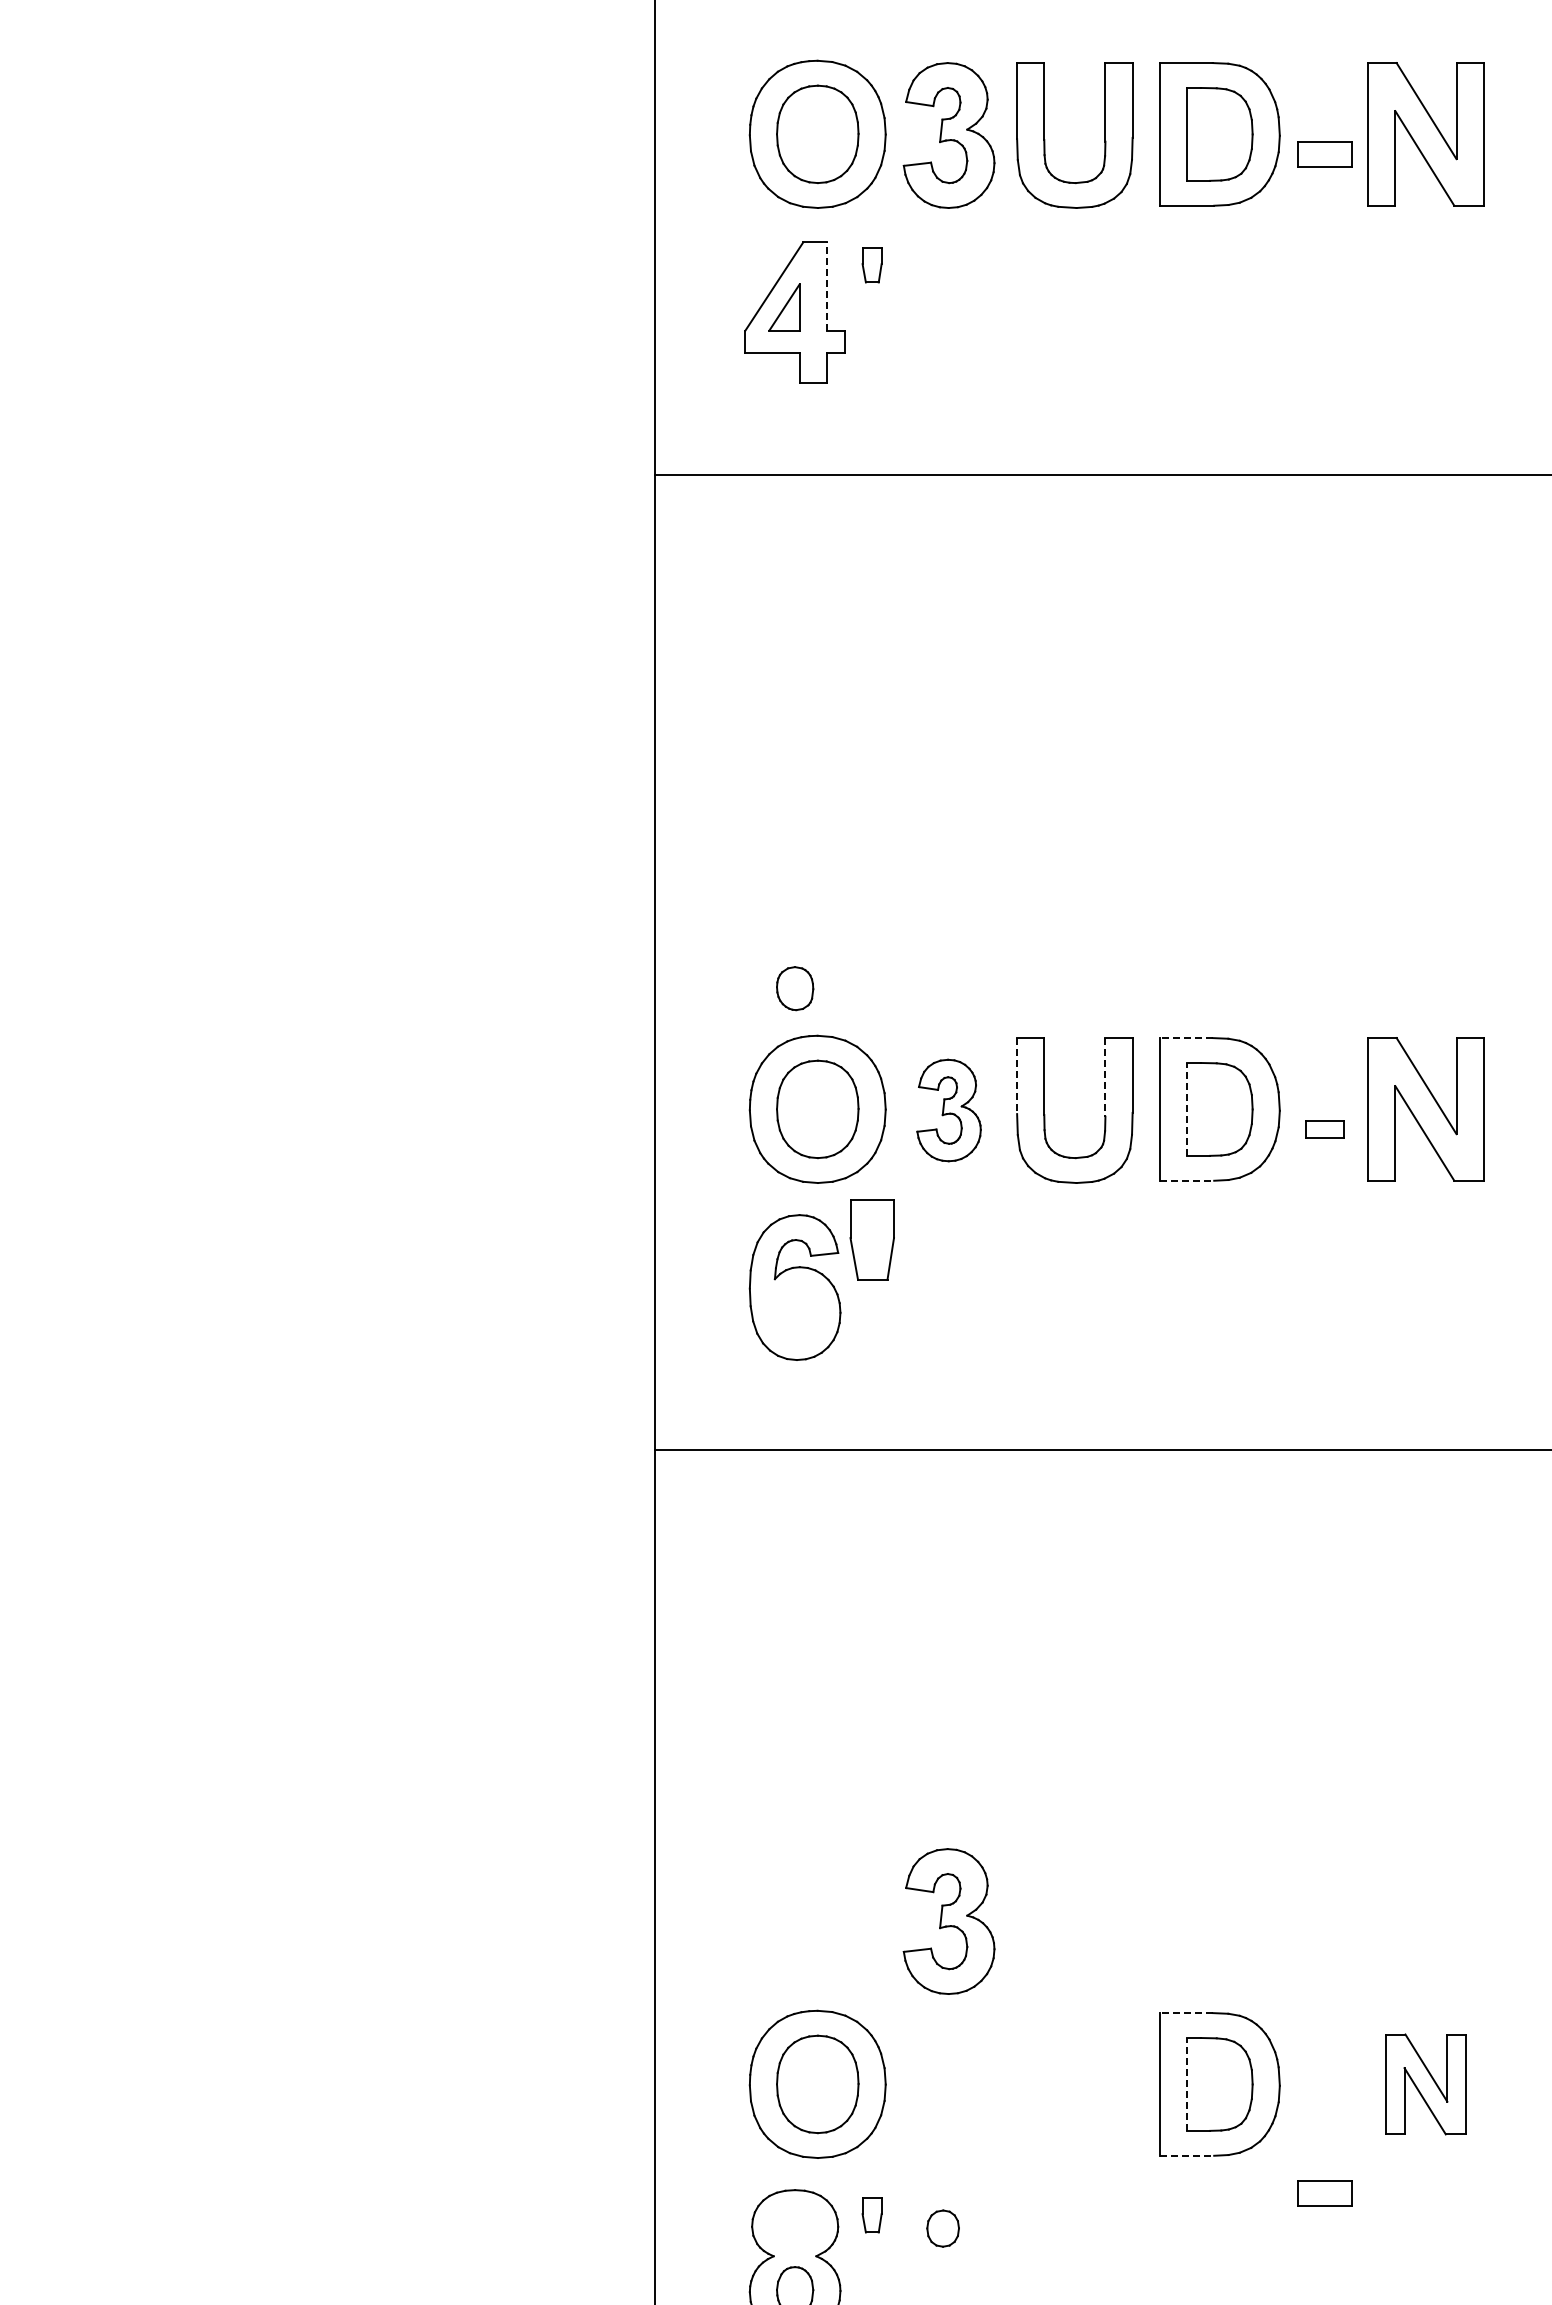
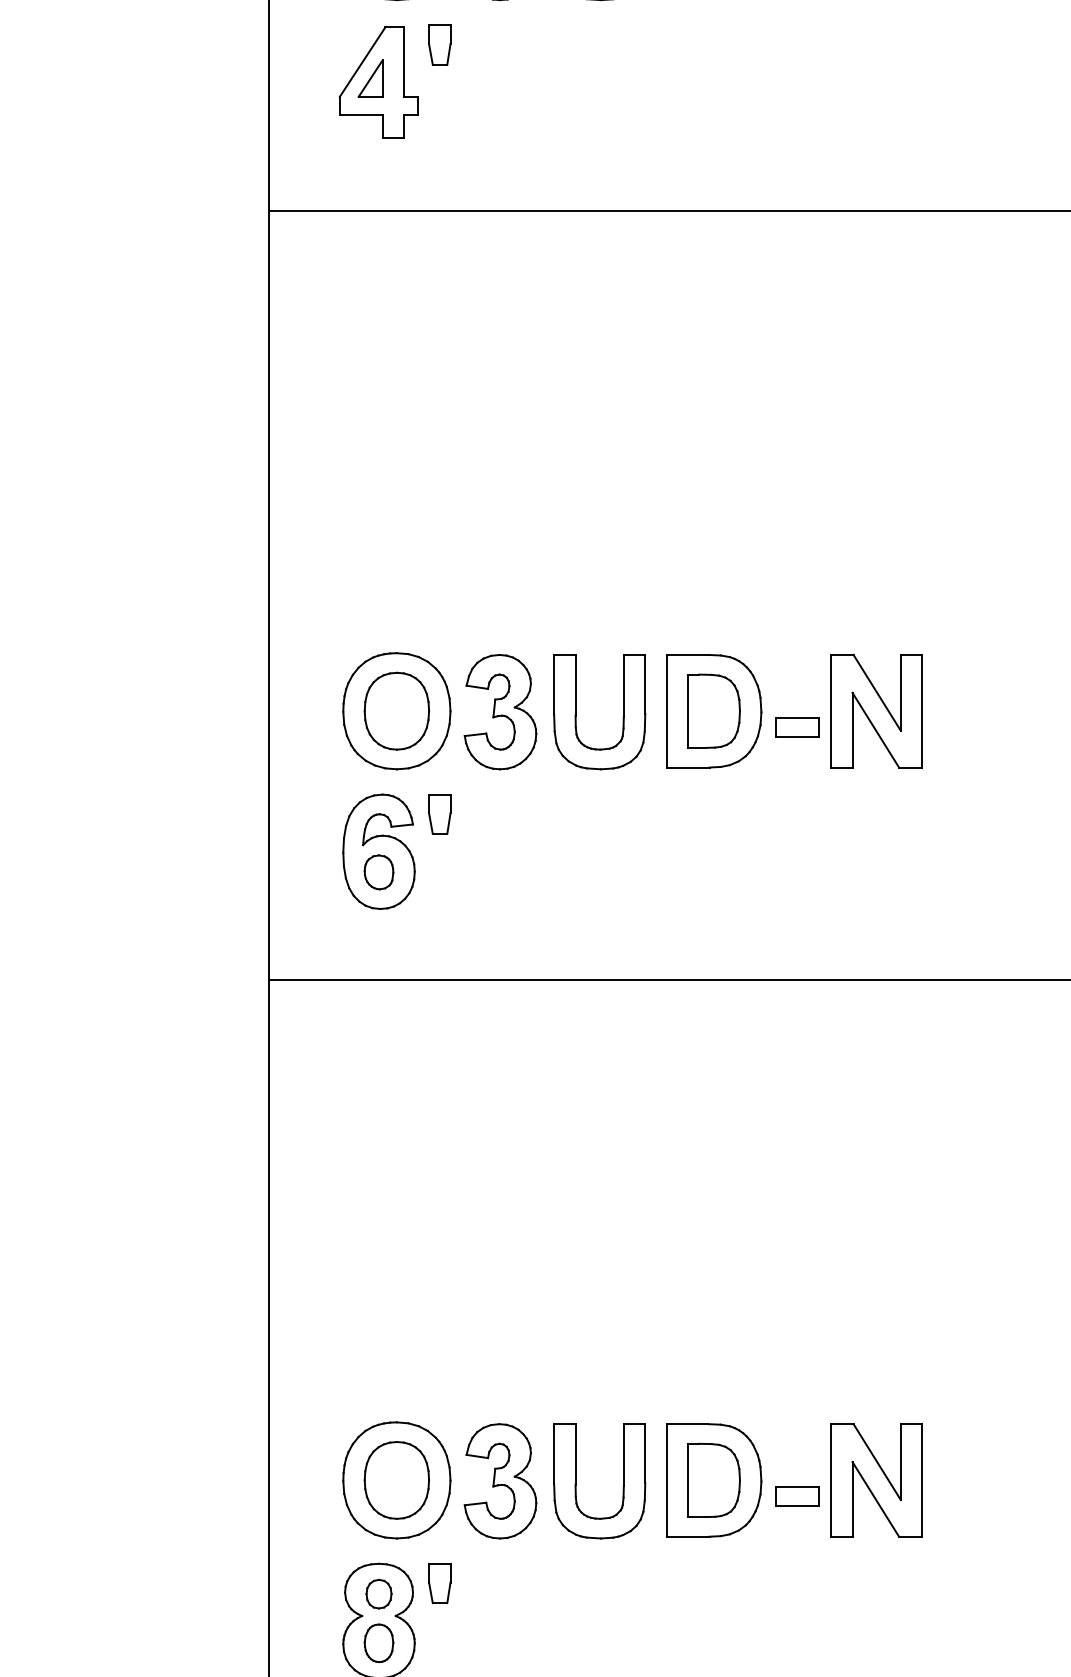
part: (871, 264) -> (439, 44), size x1.43
line: (826, 286) -> (403, 62), dashed -> solid
part: (795, 988) -> (379, 872), moved
line: (1185, 1038) -> (686, 655), dashed -> solid
line: (1017, 1076) -> (554, 685), dashed -> solid
line: (1105, 1077) -> (623, 686), dashed -> solid
line: (1186, 1108) -> (687, 710), dashed -> solid
part: (948, 1110) -> (500, 712), size x1.43
part: (1324, 1129) -> (796, 727), size x1.43
line: (1187, 1180) -> (688, 767), dashed -> solid
part: (871, 1239) -> (439, 813), size x0.62
part: (948, 1921) -> (500, 1481), moved
line: (1185, 2013) -> (686, 1424), dashed -> solid
line: (1186, 2083) -> (687, 1479), dashed -> solid
part: (1425, 2084) -> (876, 1480), size x1.43
part: (1045, 2089) -> (576, 1484), added
line: (1187, 2155) -> (688, 1536), dashed -> solid
part: (1324, 2193) -> (796, 1496), moved
part: (871, 2214) -> (439, 1583), size x1.43
part: (942, 2228) -> (378, 1594), moved

